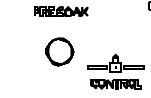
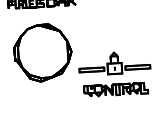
part: (59, 51) -> (42, 52), size x1.67

